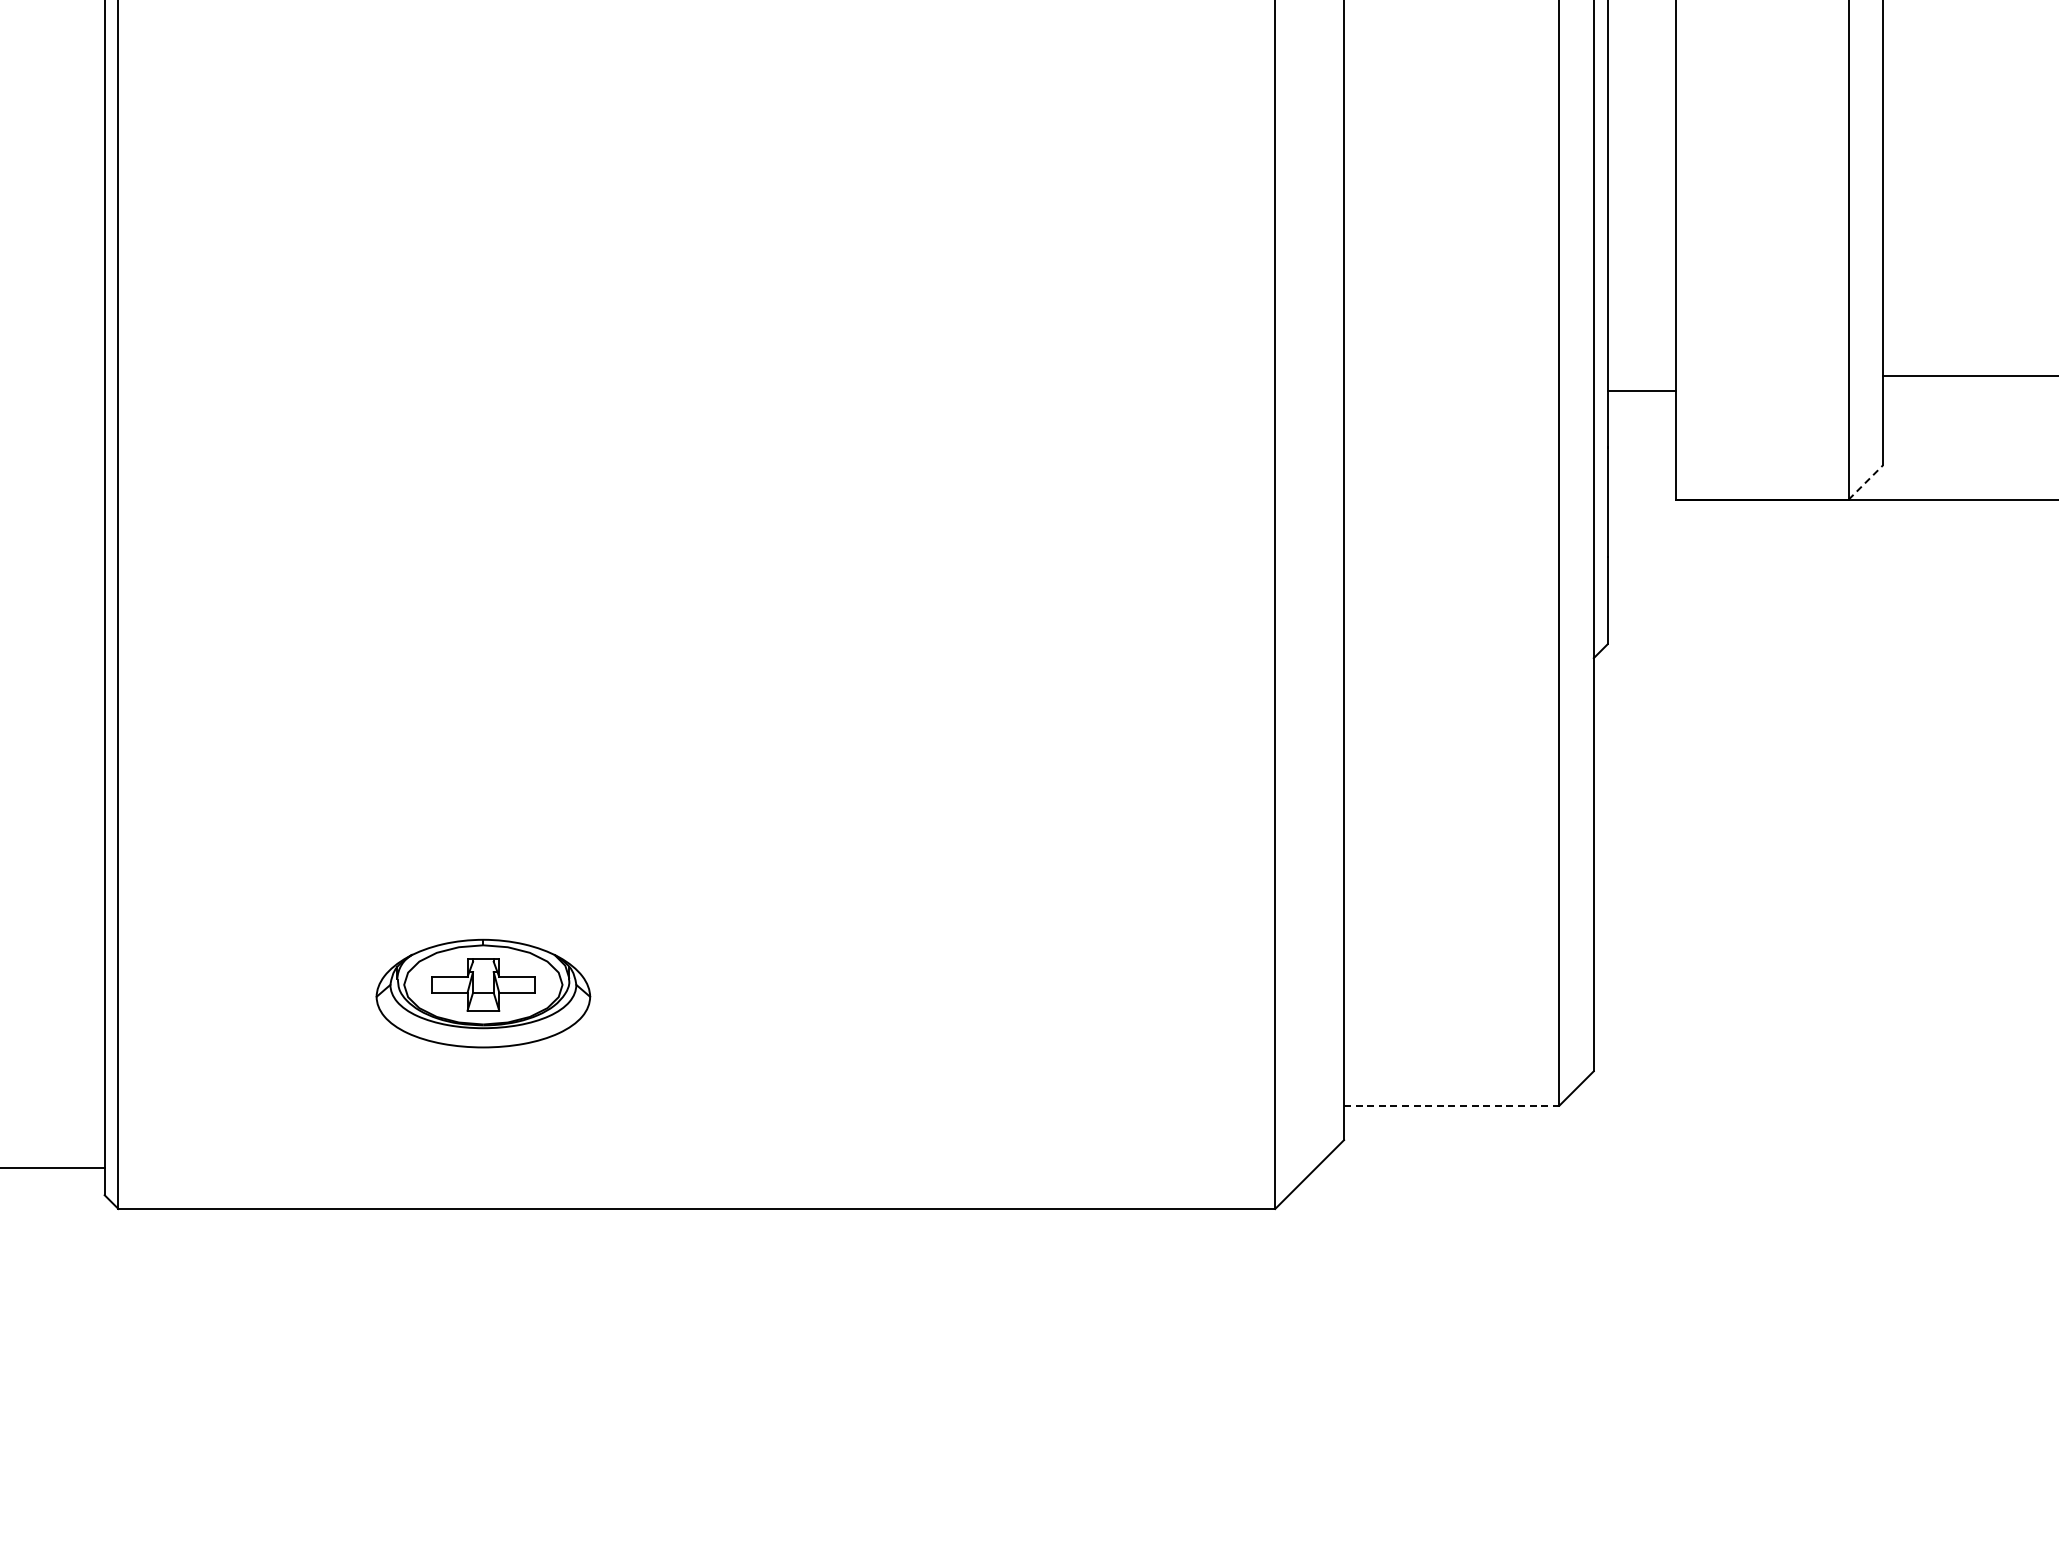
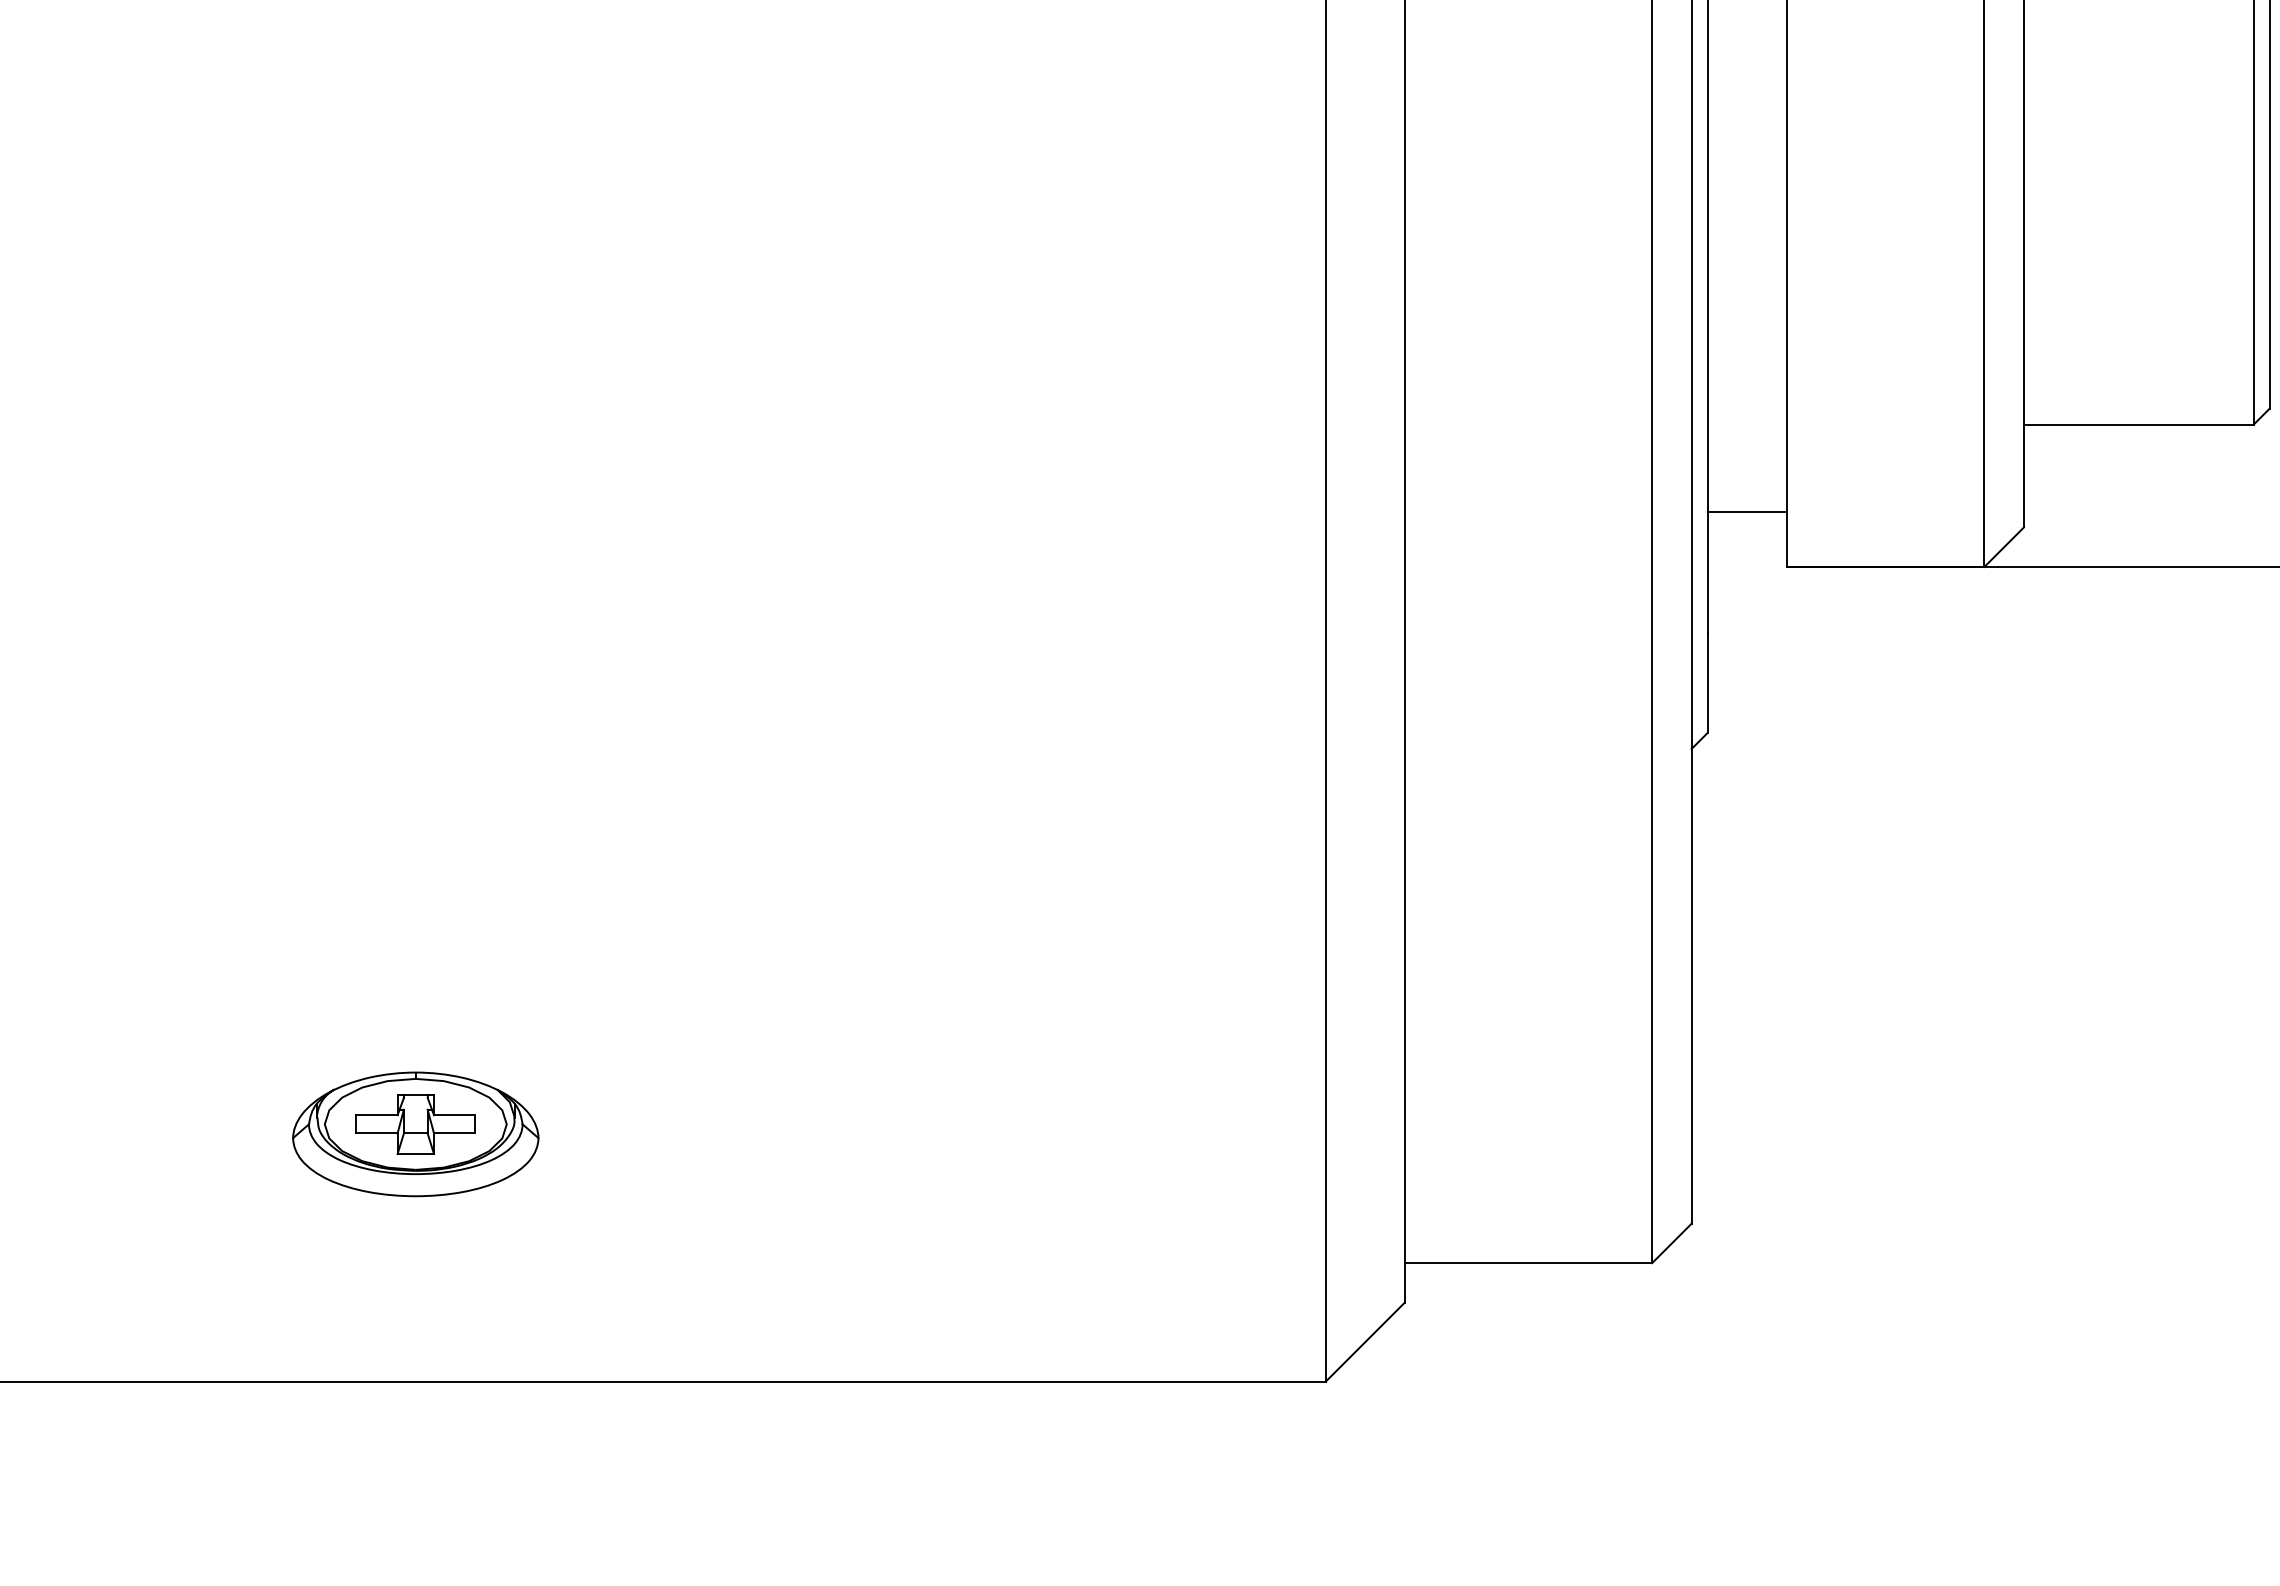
line: (1641, 390) -> (1746, 511), moved
line: (1866, 482) -> (2004, 547), dashed -> solid
line: (1451, 1105) -> (1528, 1262), dashed -> solid

